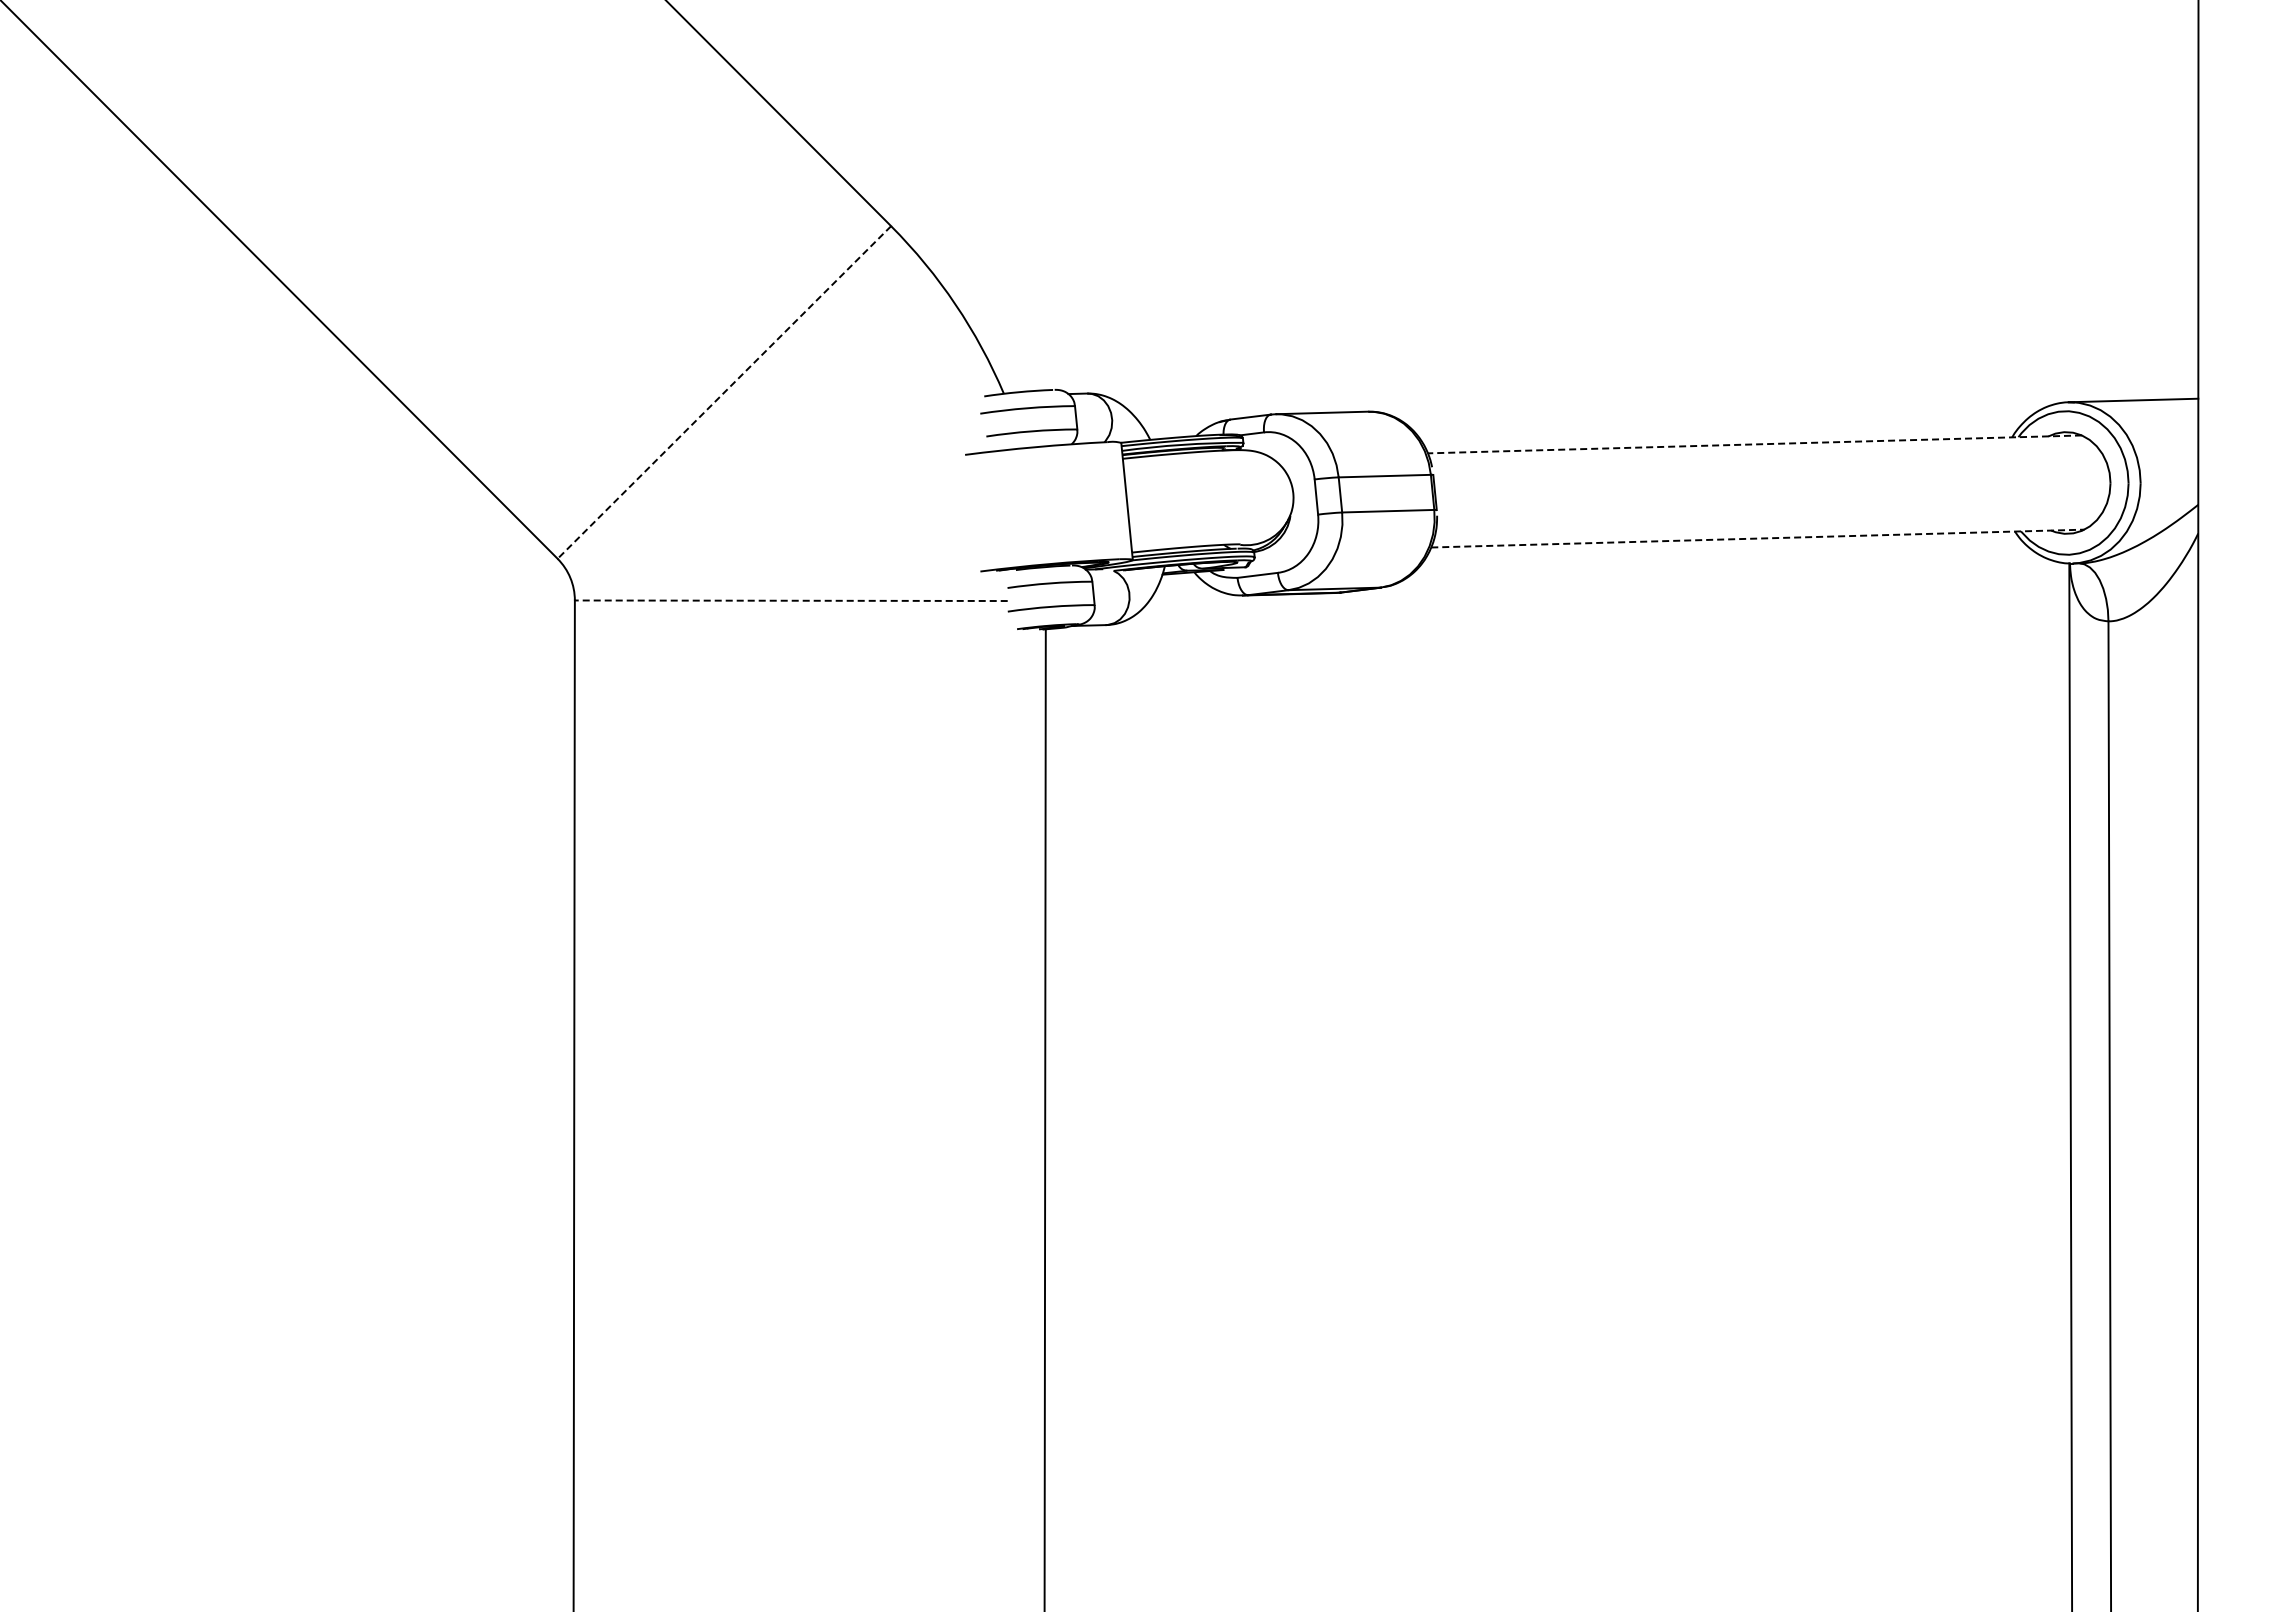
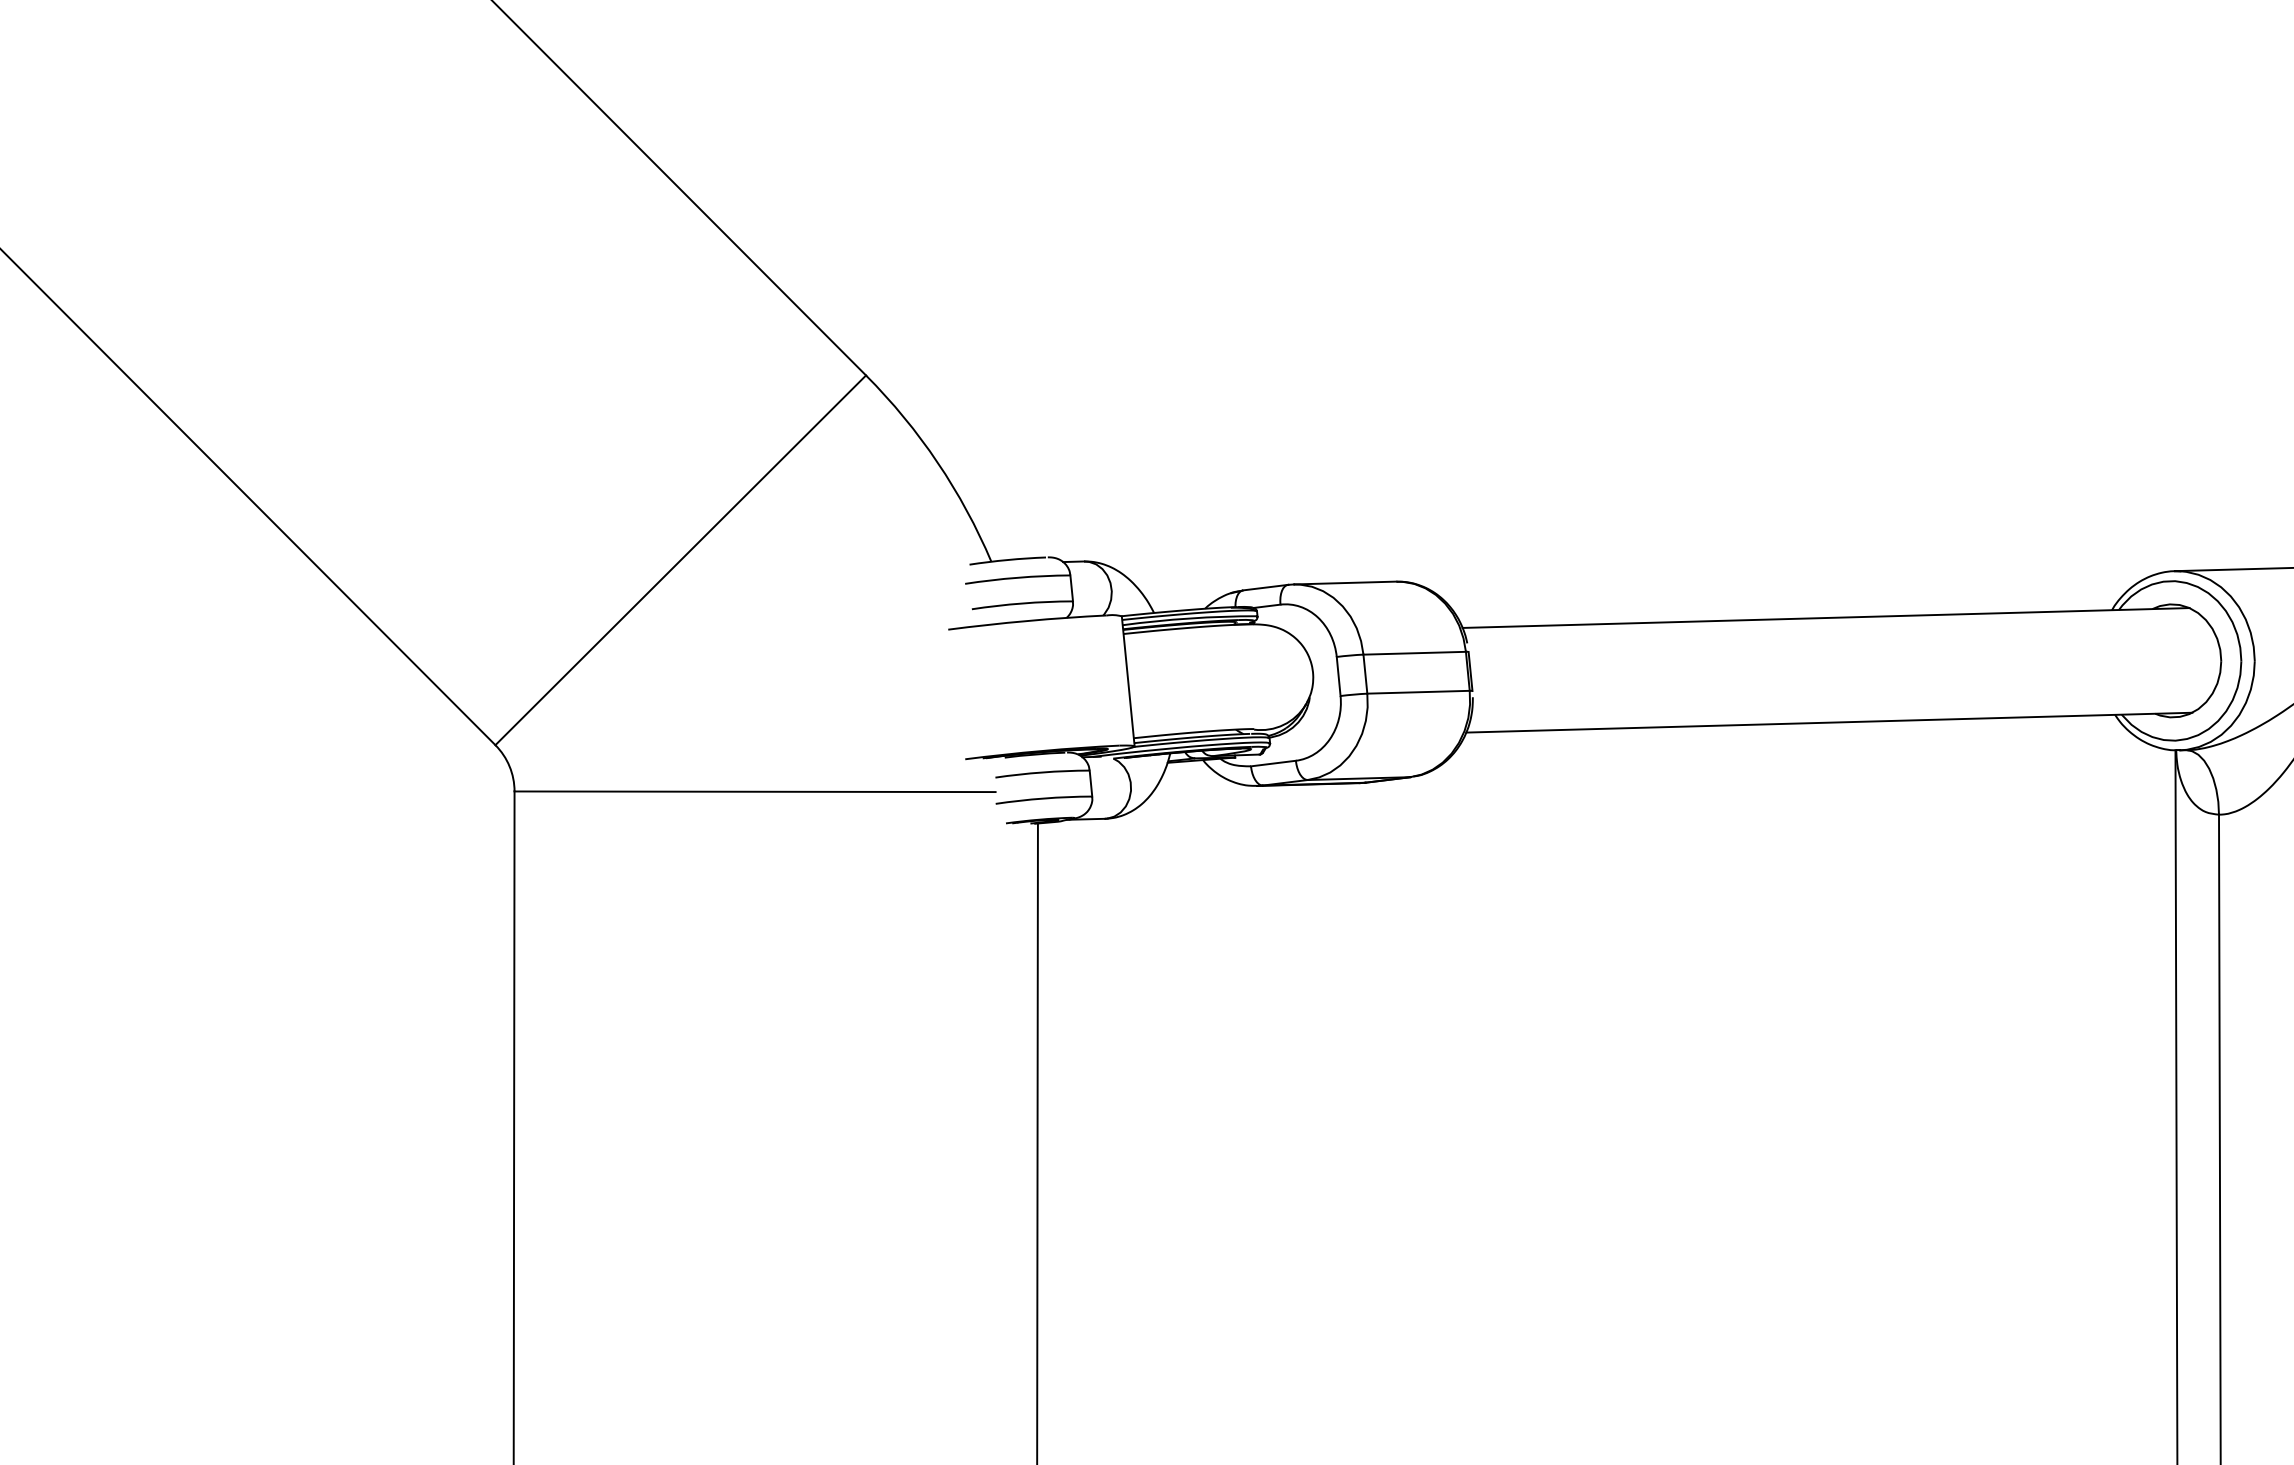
line: (724, 392) -> (680, 560), dashed -> solid
line: (1754, 444) -> (1825, 618), dashed -> solid
line: (1757, 538) -> (1828, 722), dashed -> solid
line: (790, 600) -> (754, 791), dashed -> solid

